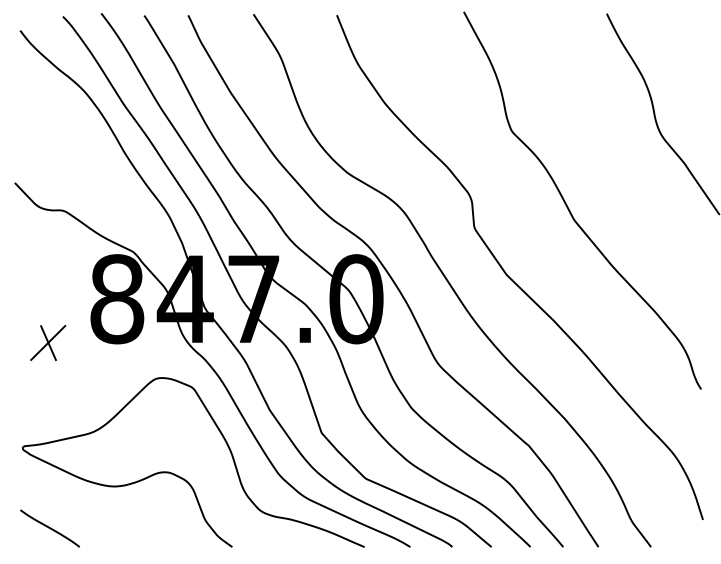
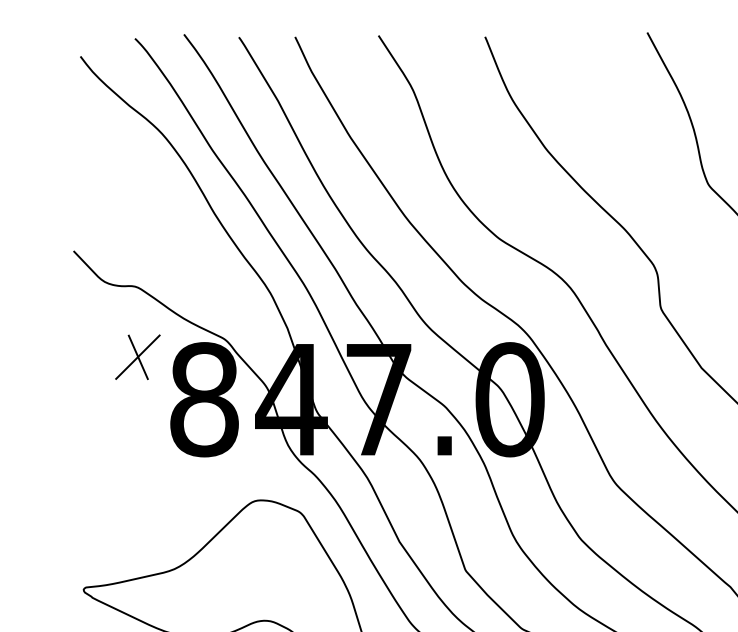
part: (48, 343) -> (138, 357), moved

